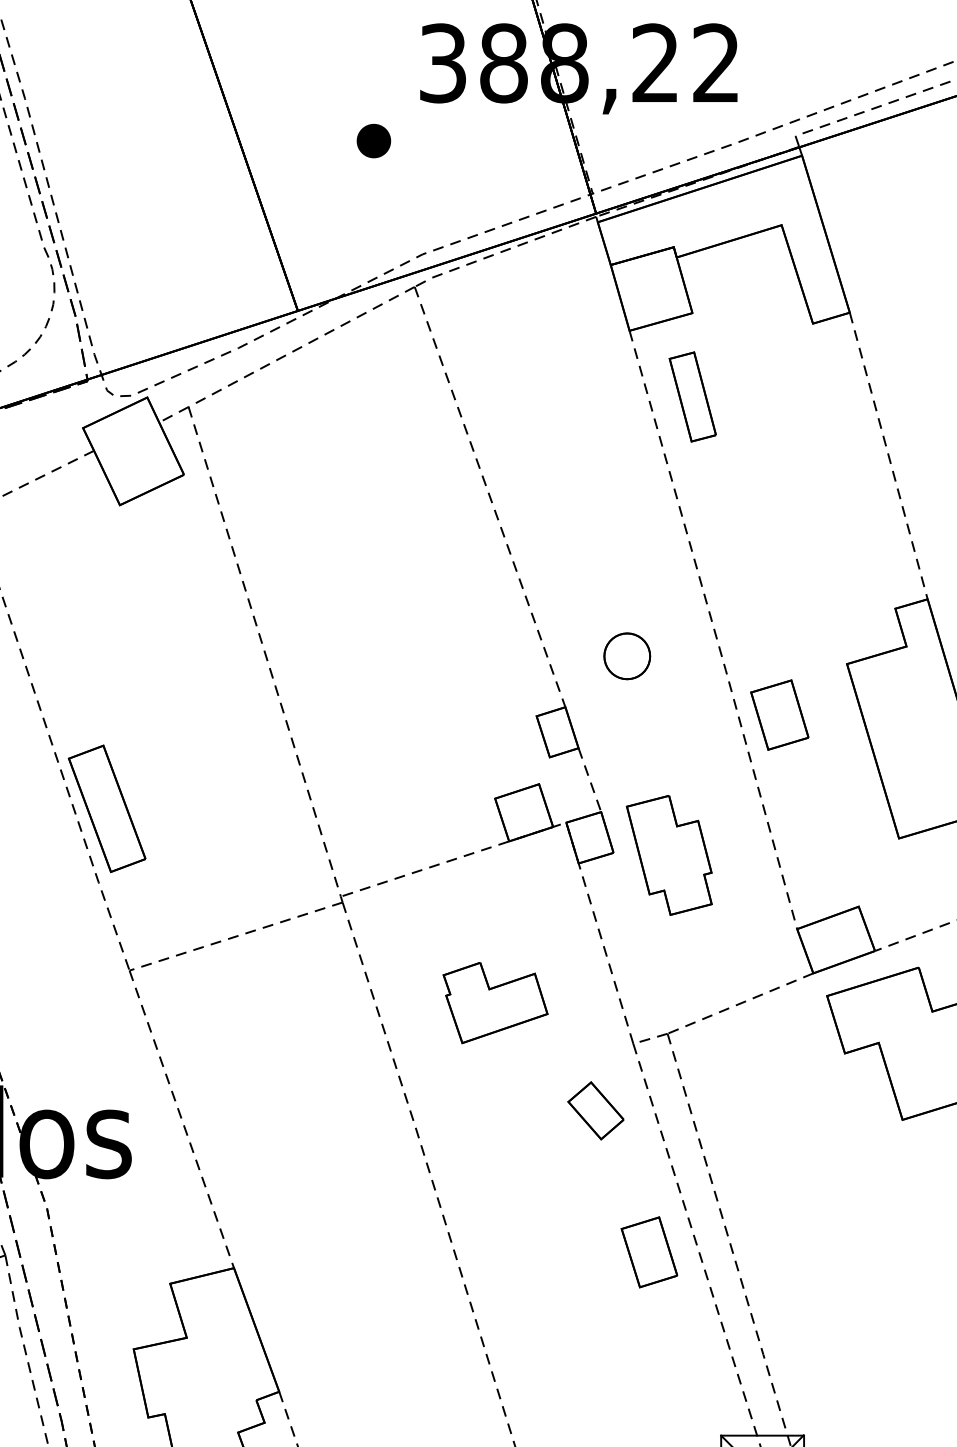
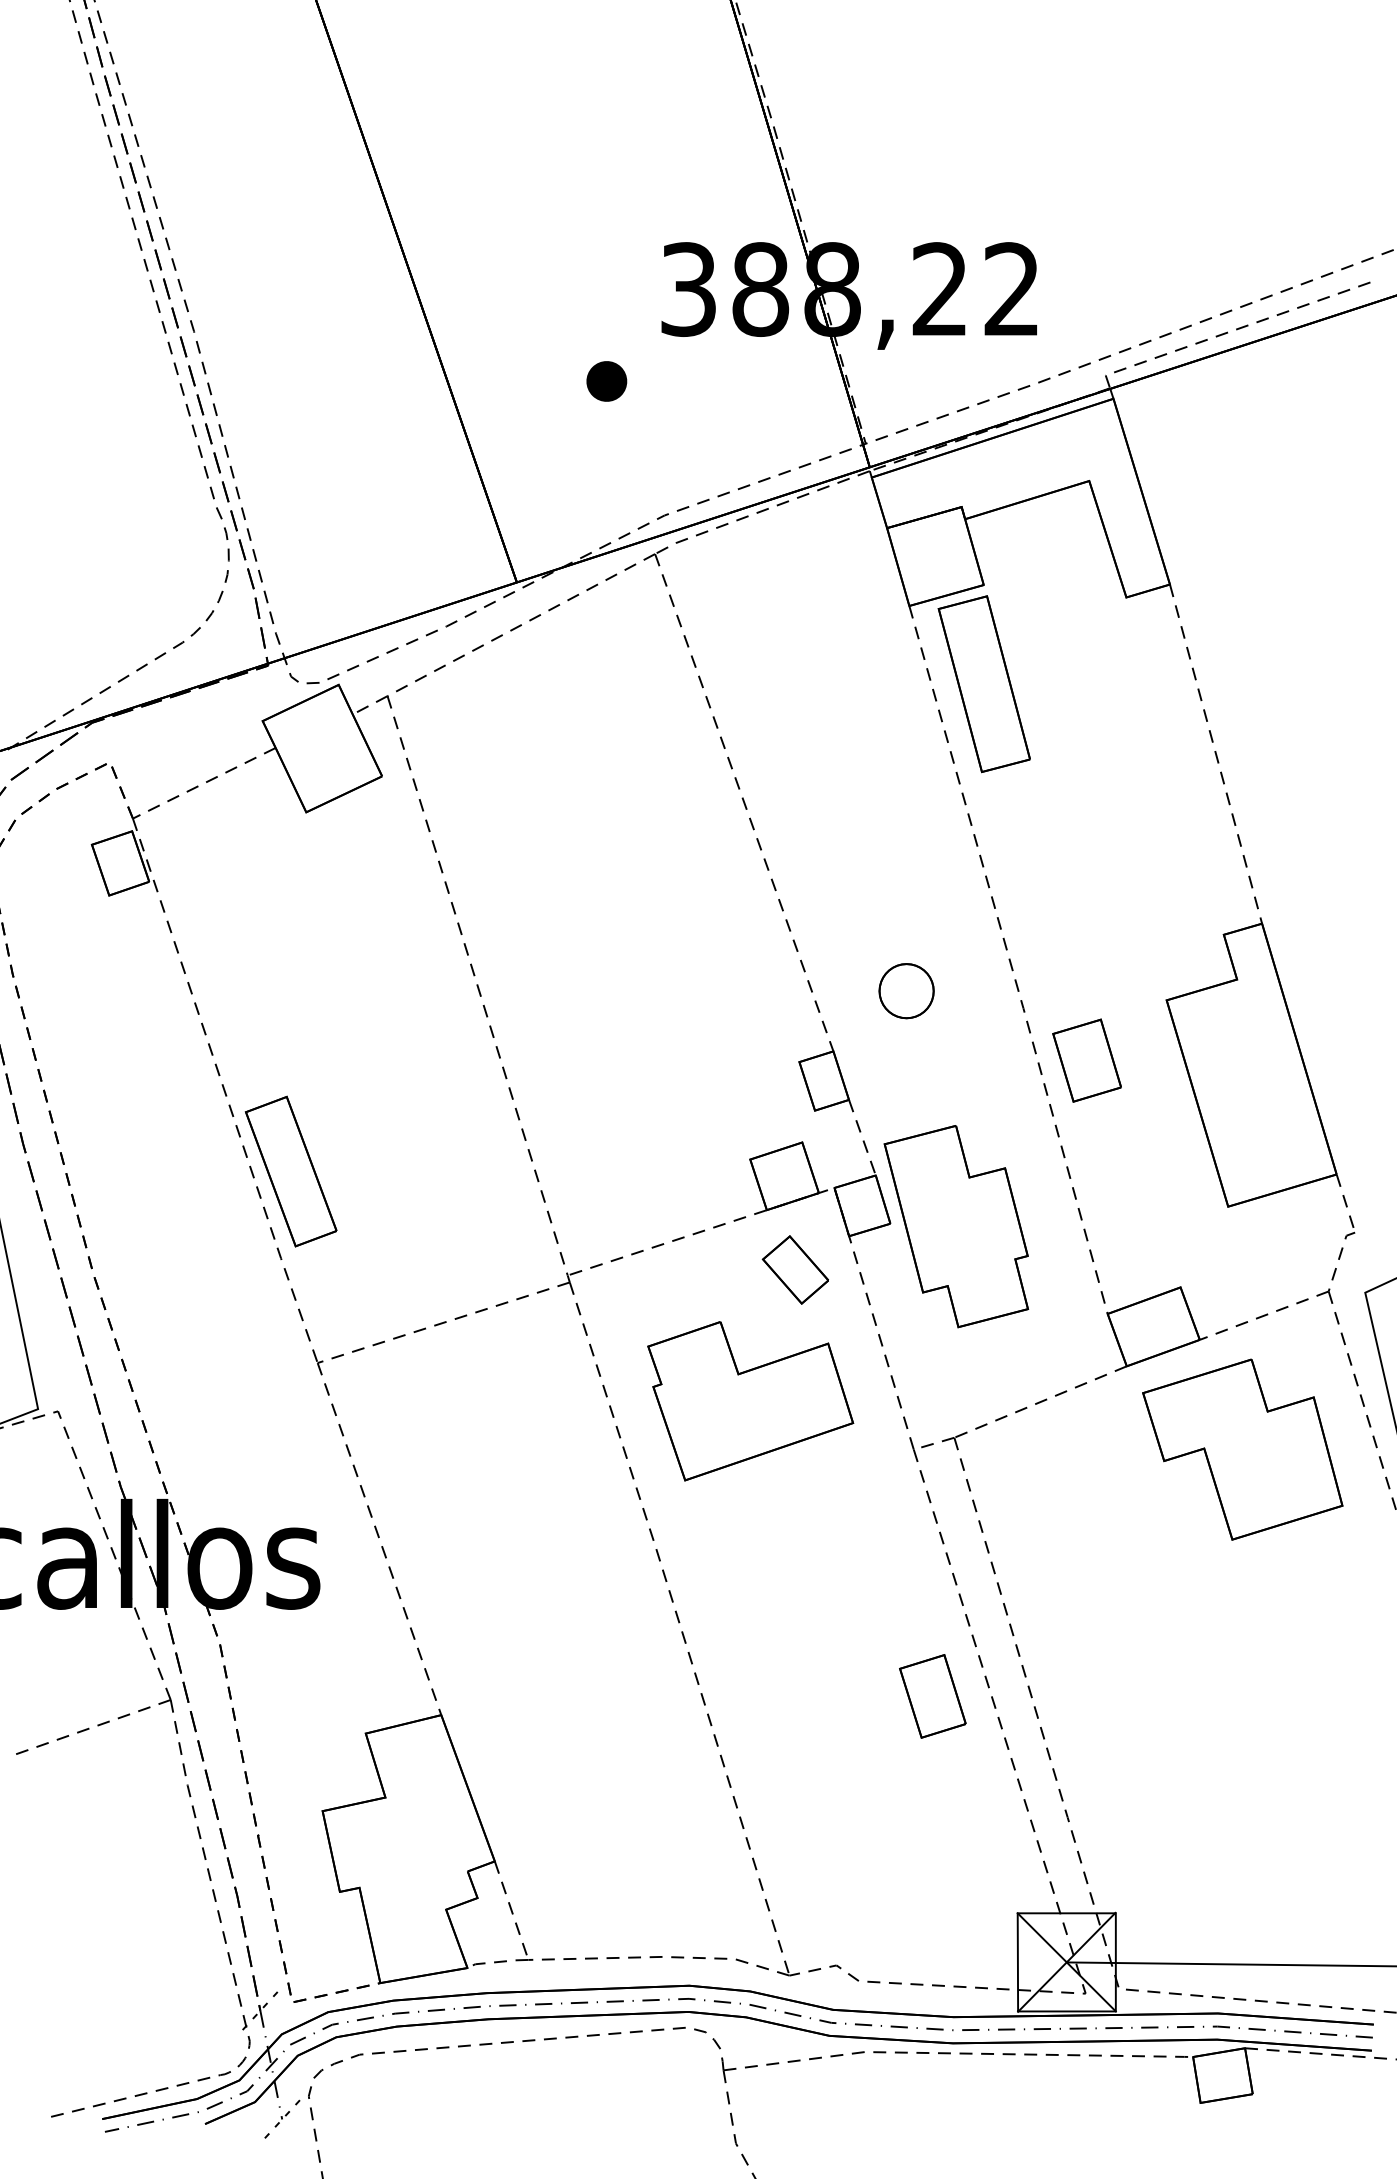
part: (692, 397) -> (983, 684), size x1.67
part: (669, 855) -> (956, 1226), size x1.43
part: (495, 1003) -> (750, 1401), size x1.67
part: (595, 1110) -> (794, 1269), moved

